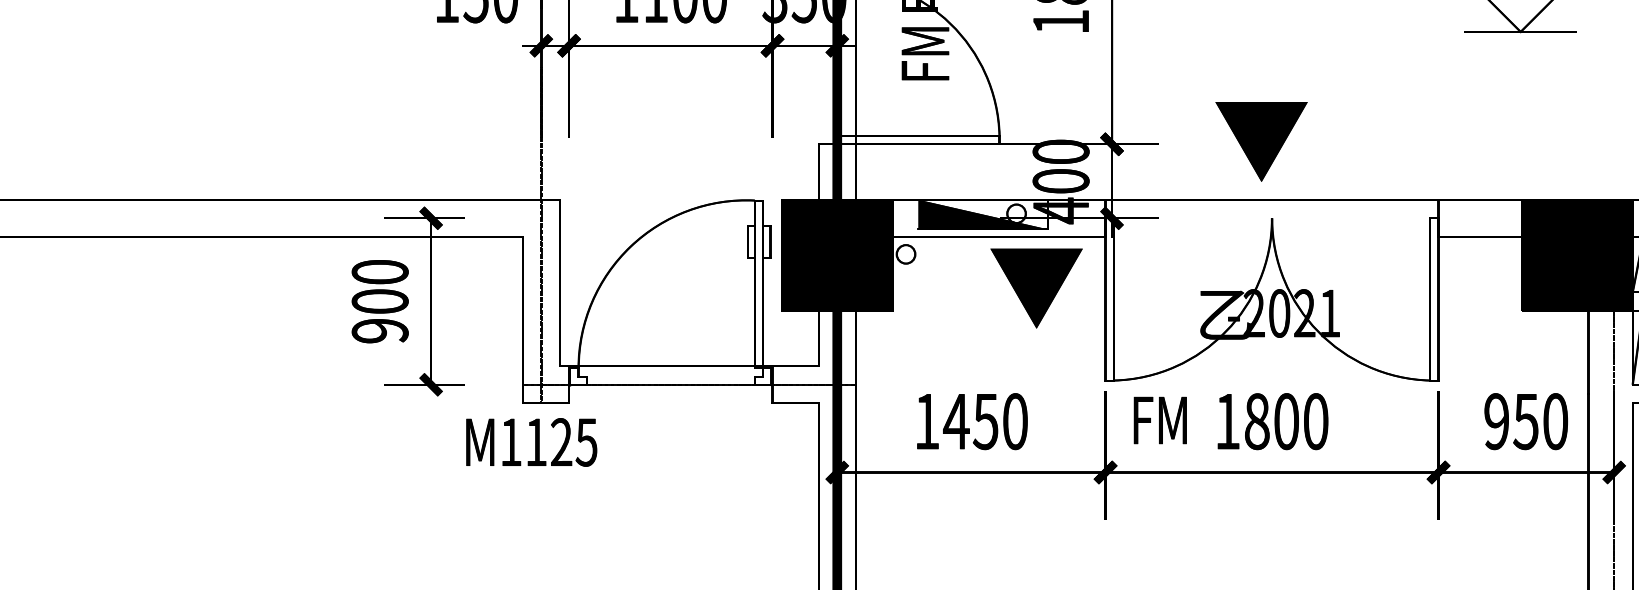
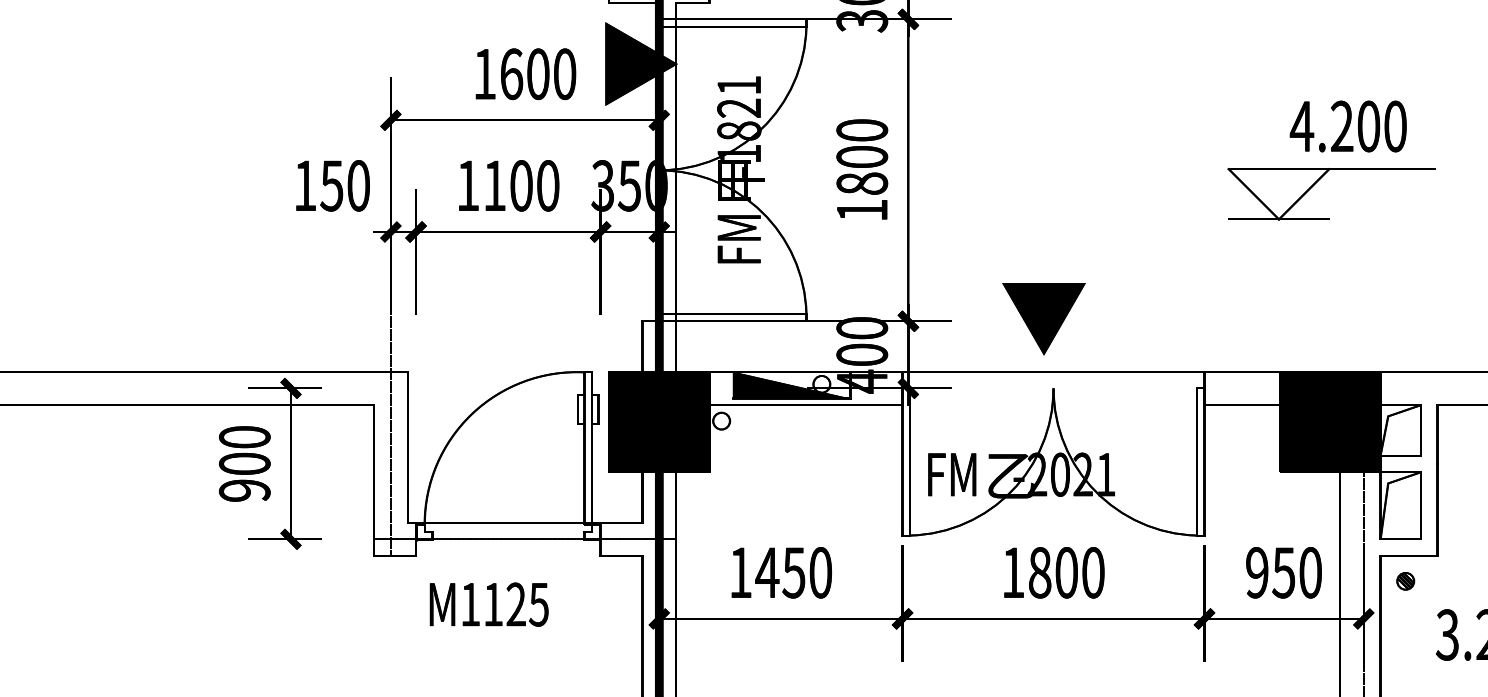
part: (1036, 288) -> (839, 452), removed
text: (1160, 420) -> (952, 474), moved
text: (530, 442) -> (488, 604), moved

